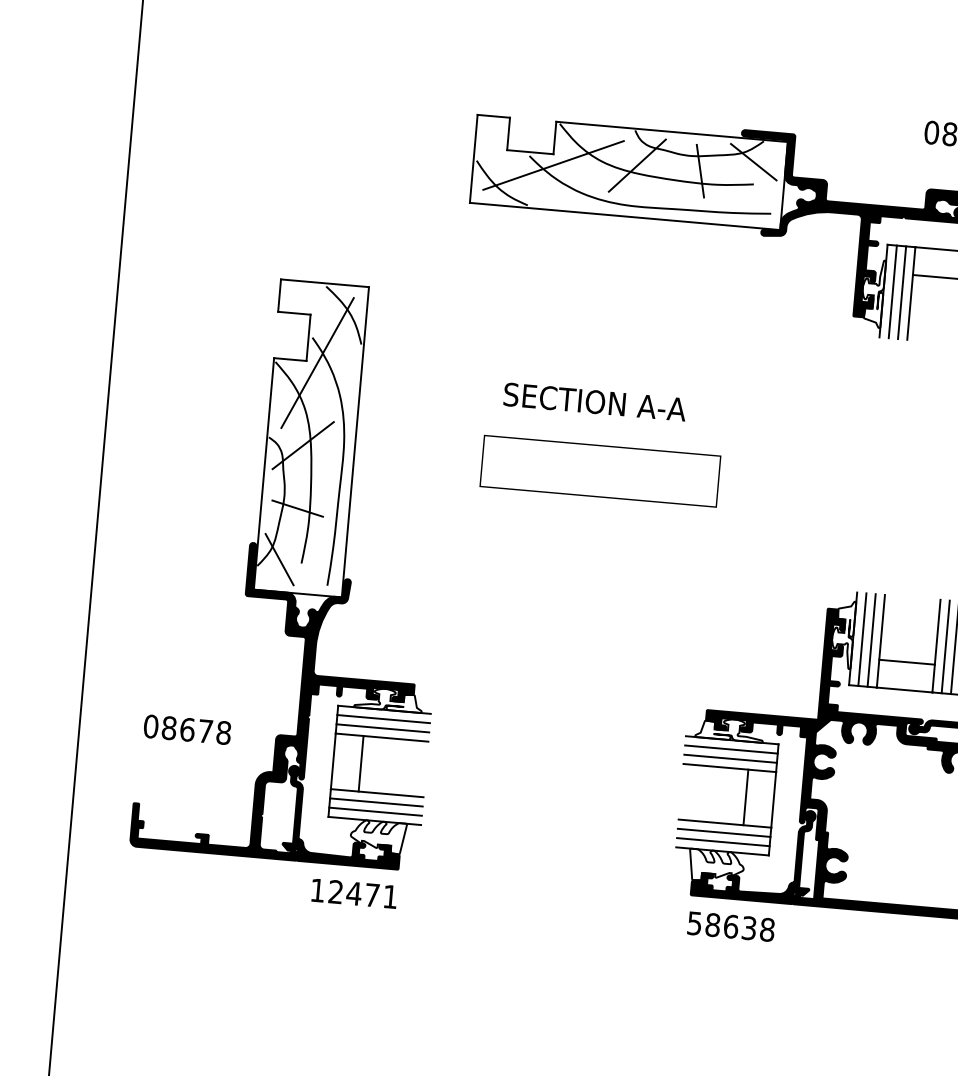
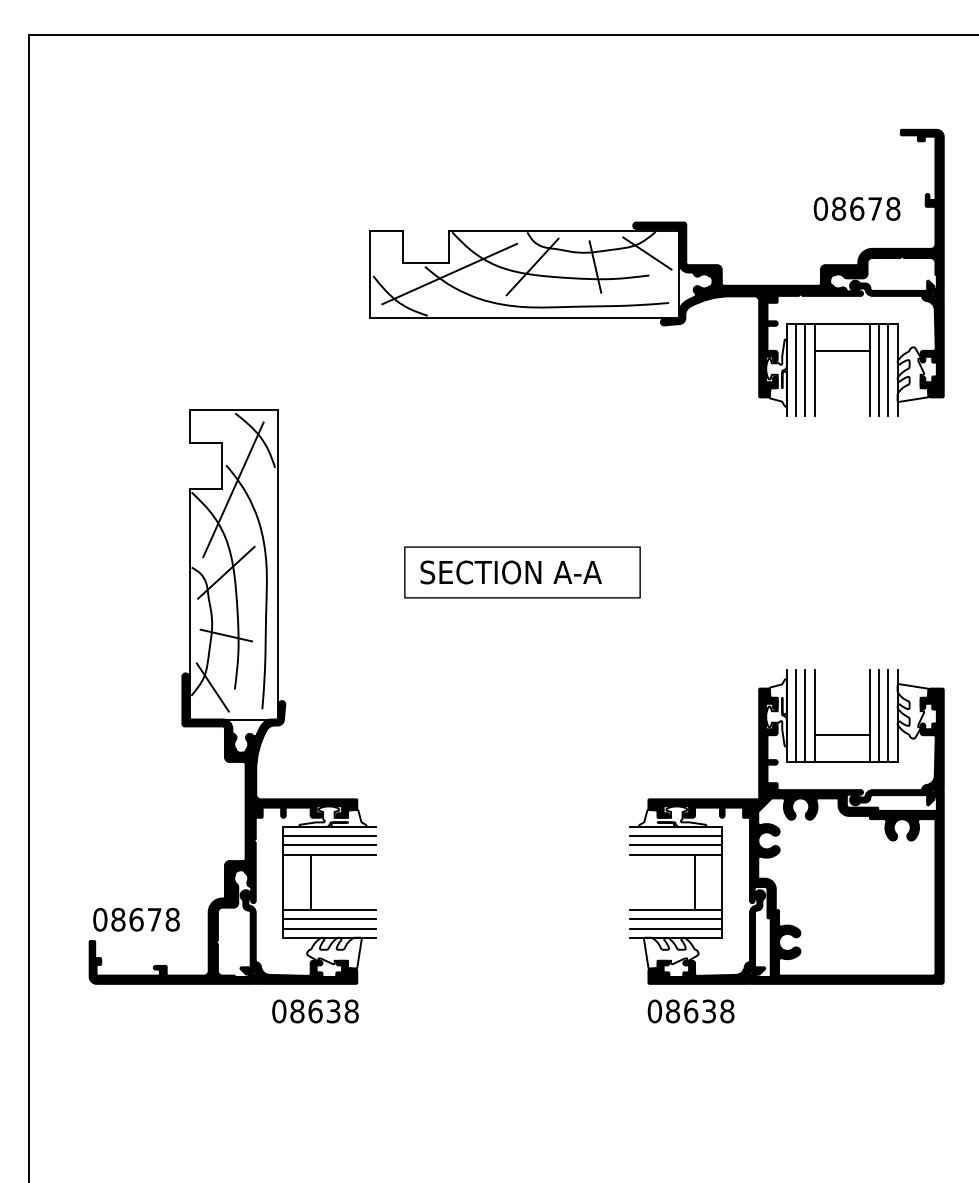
text: (594, 402) -> (510, 572), moved
text: (187, 729) -> (136, 919), moved
text: (354, 893) -> (315, 1011), 12471 -> 08638
text: (694, 923) -> (654, 1011), 58638 -> 08638

